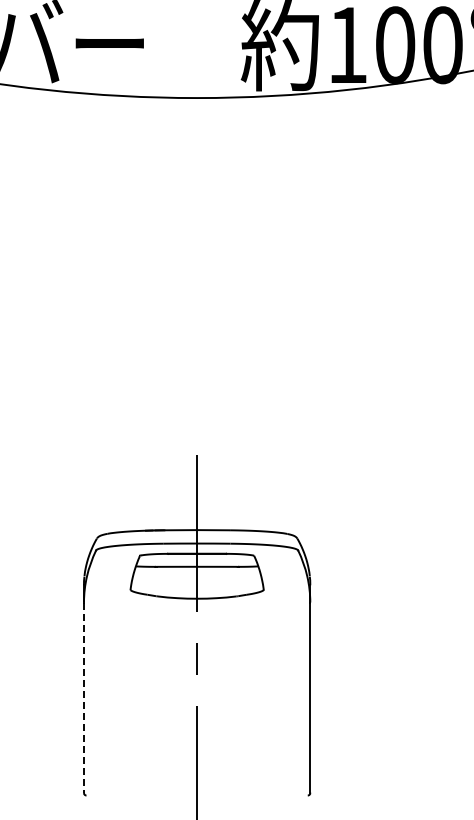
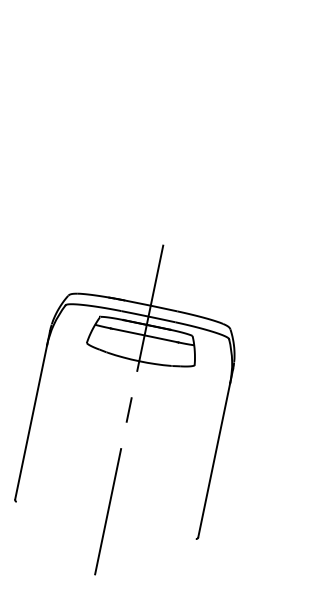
line: (83, 698) -> (30, 422), dashed -> solid

